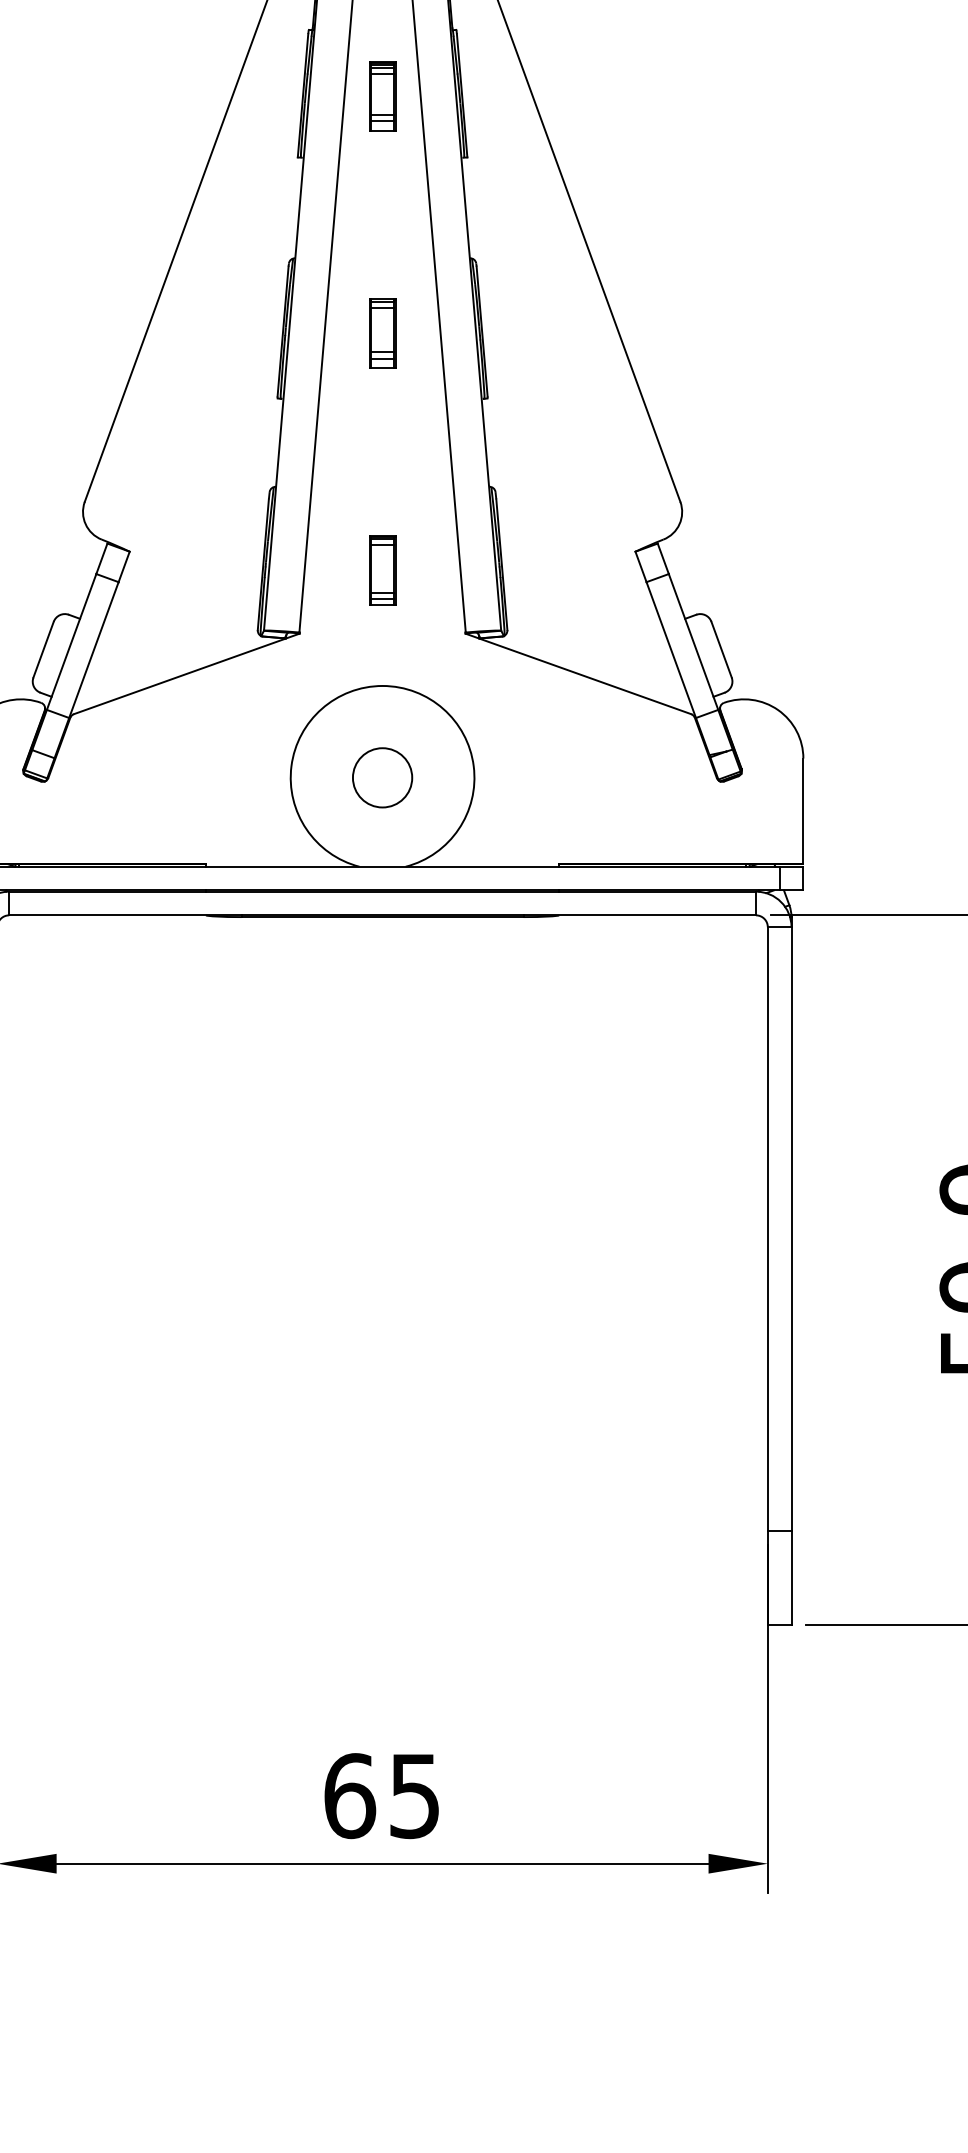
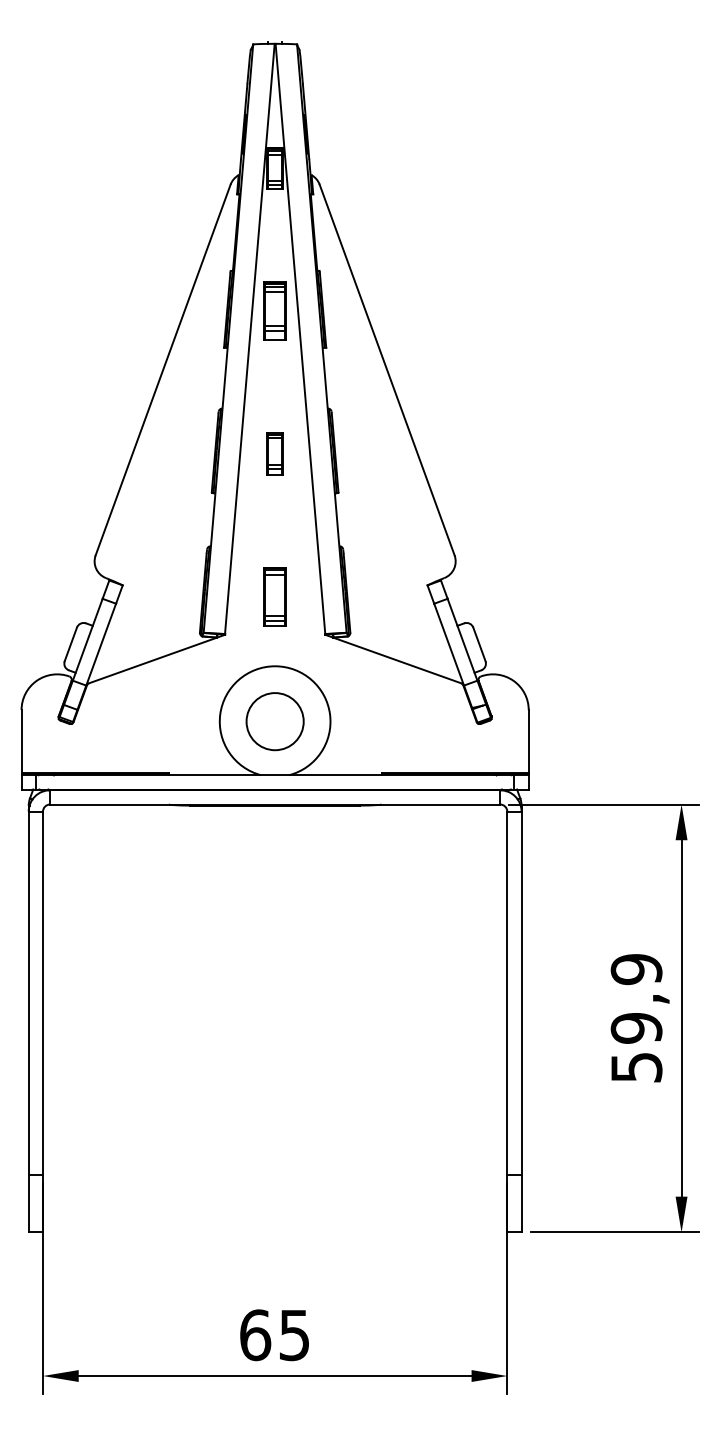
part: (381, 97) -> (274, 311), size x1.4
part: (381, 570) -> (274, 596), size x1.4
circle: (383, 777) -> (275, 721), size x1.6

